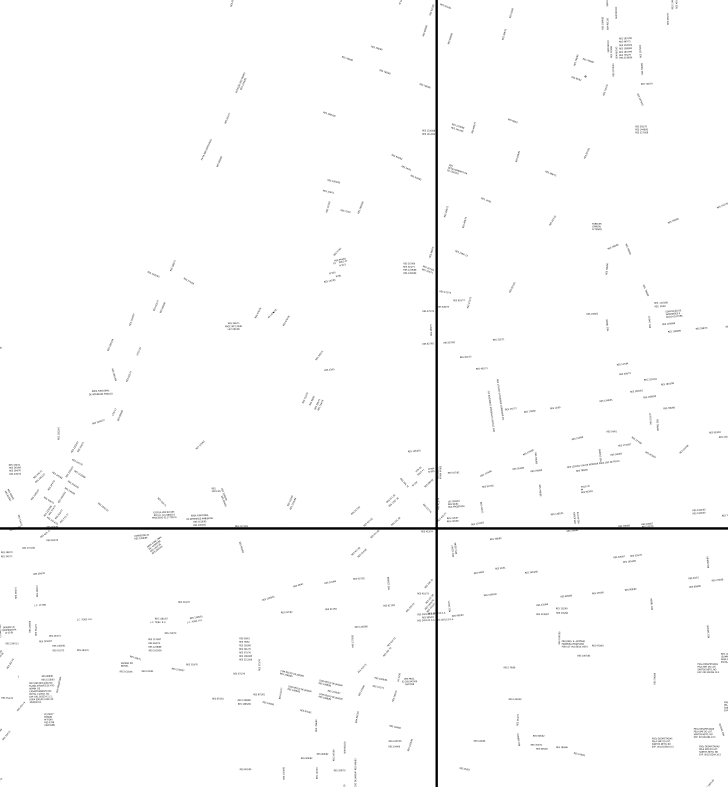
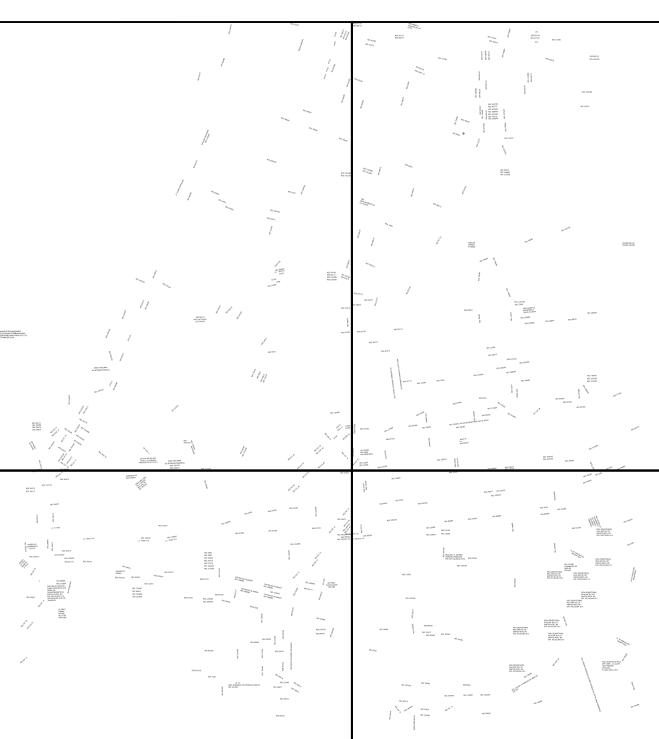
text: (406, 167) -> (222, 200), moved
text: (351, 207) -> (296, 189), moved
text: (161, 642) -> (142, 590), moved

